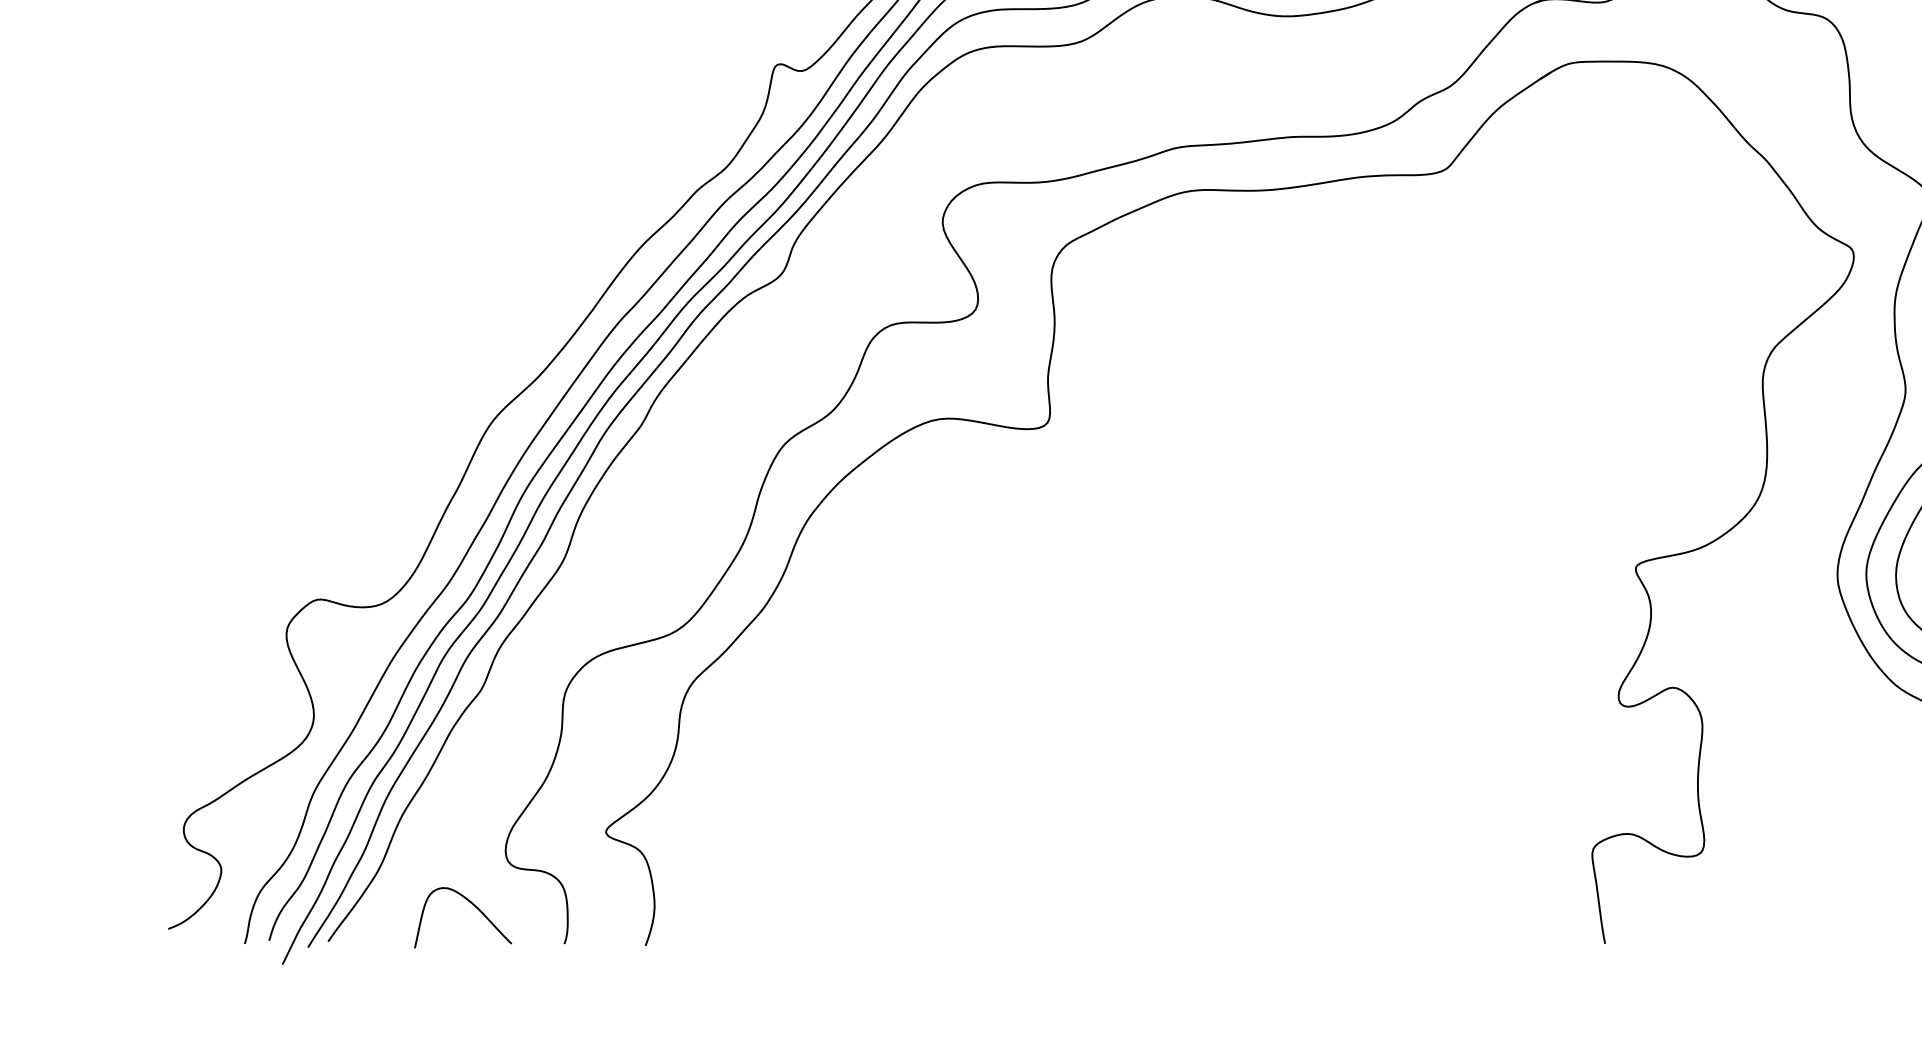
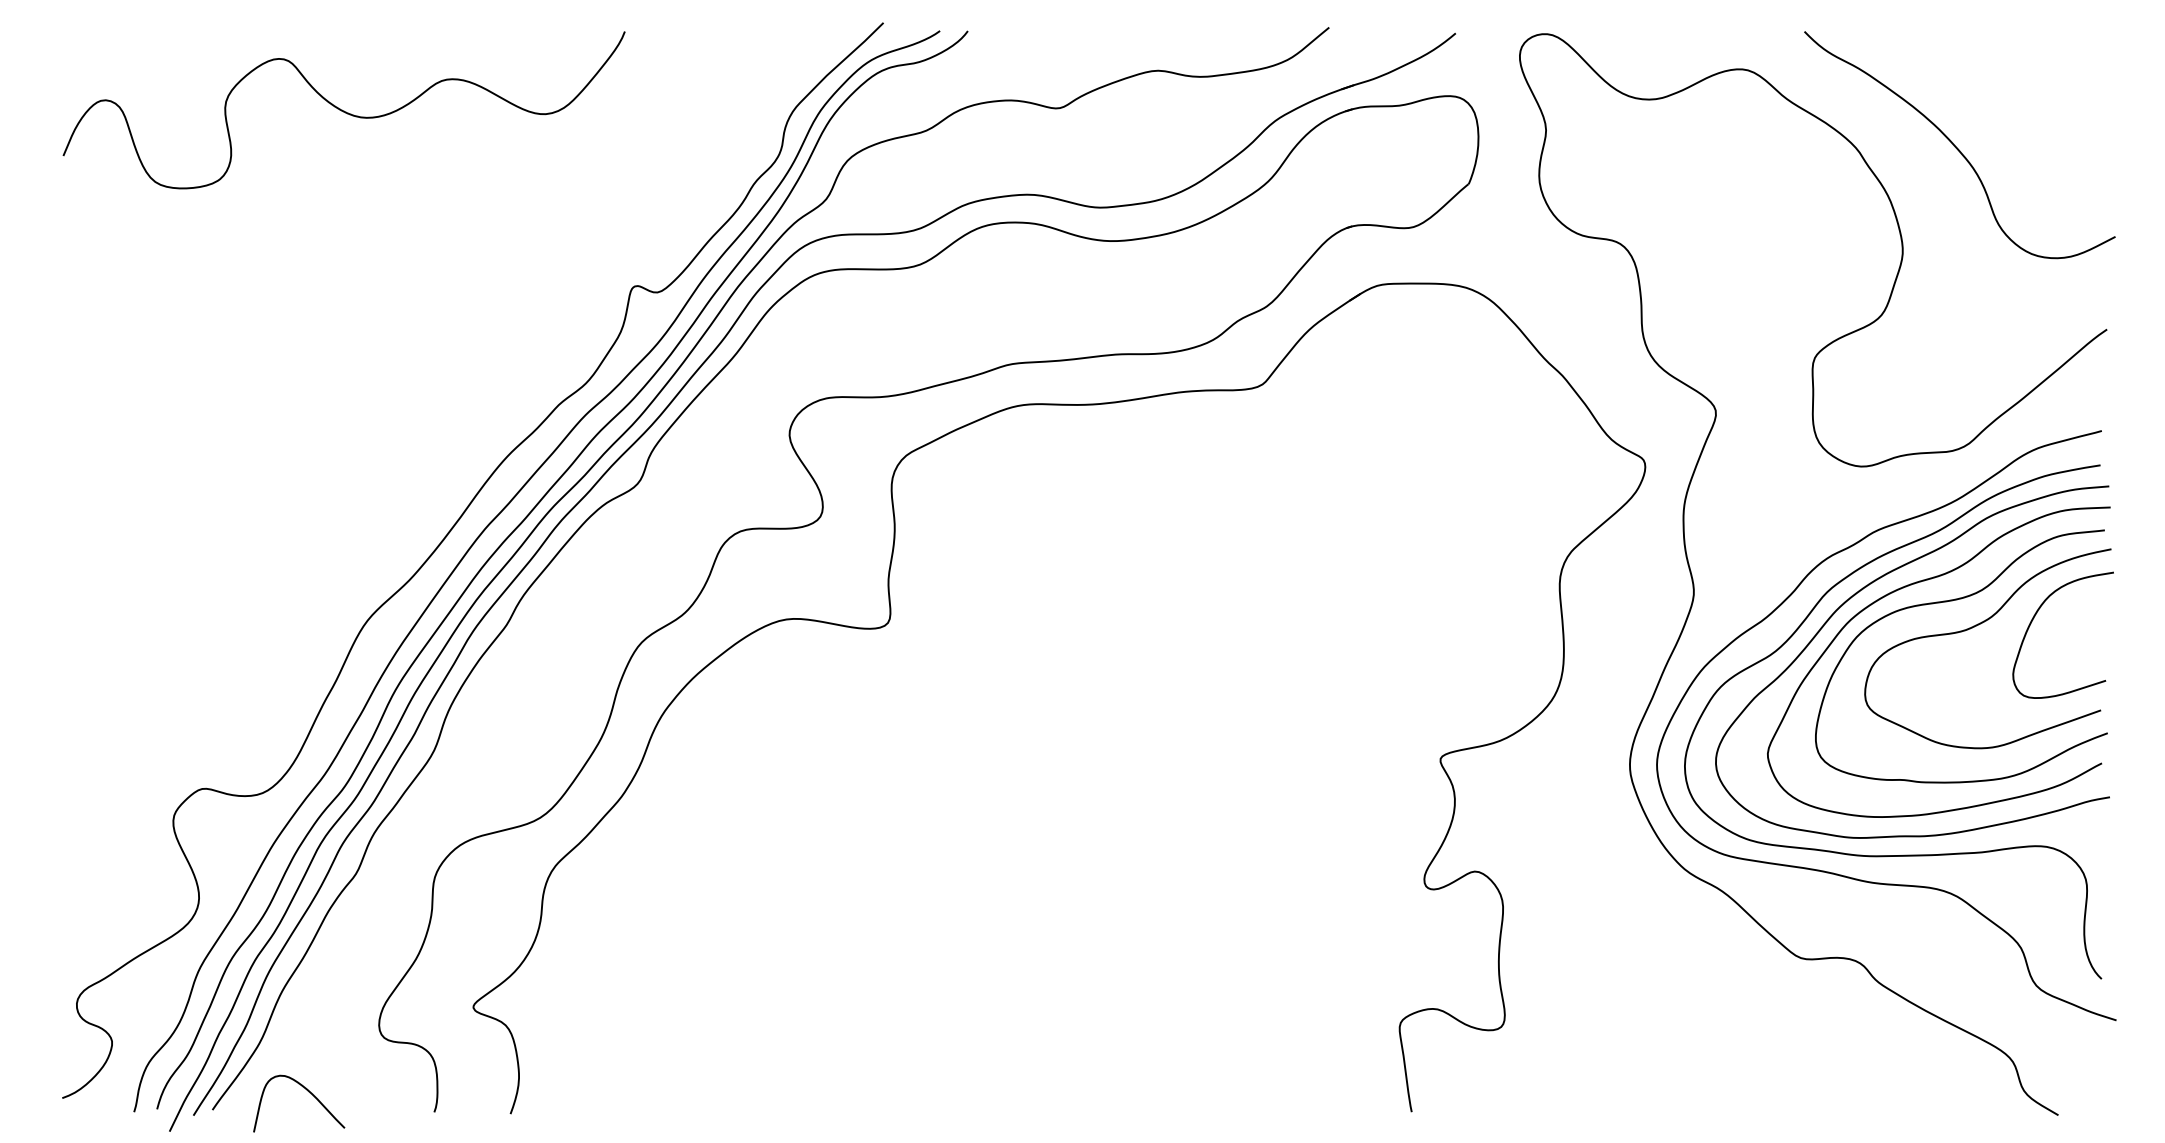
curve: (473, 905) -> (308, 1092), moved

